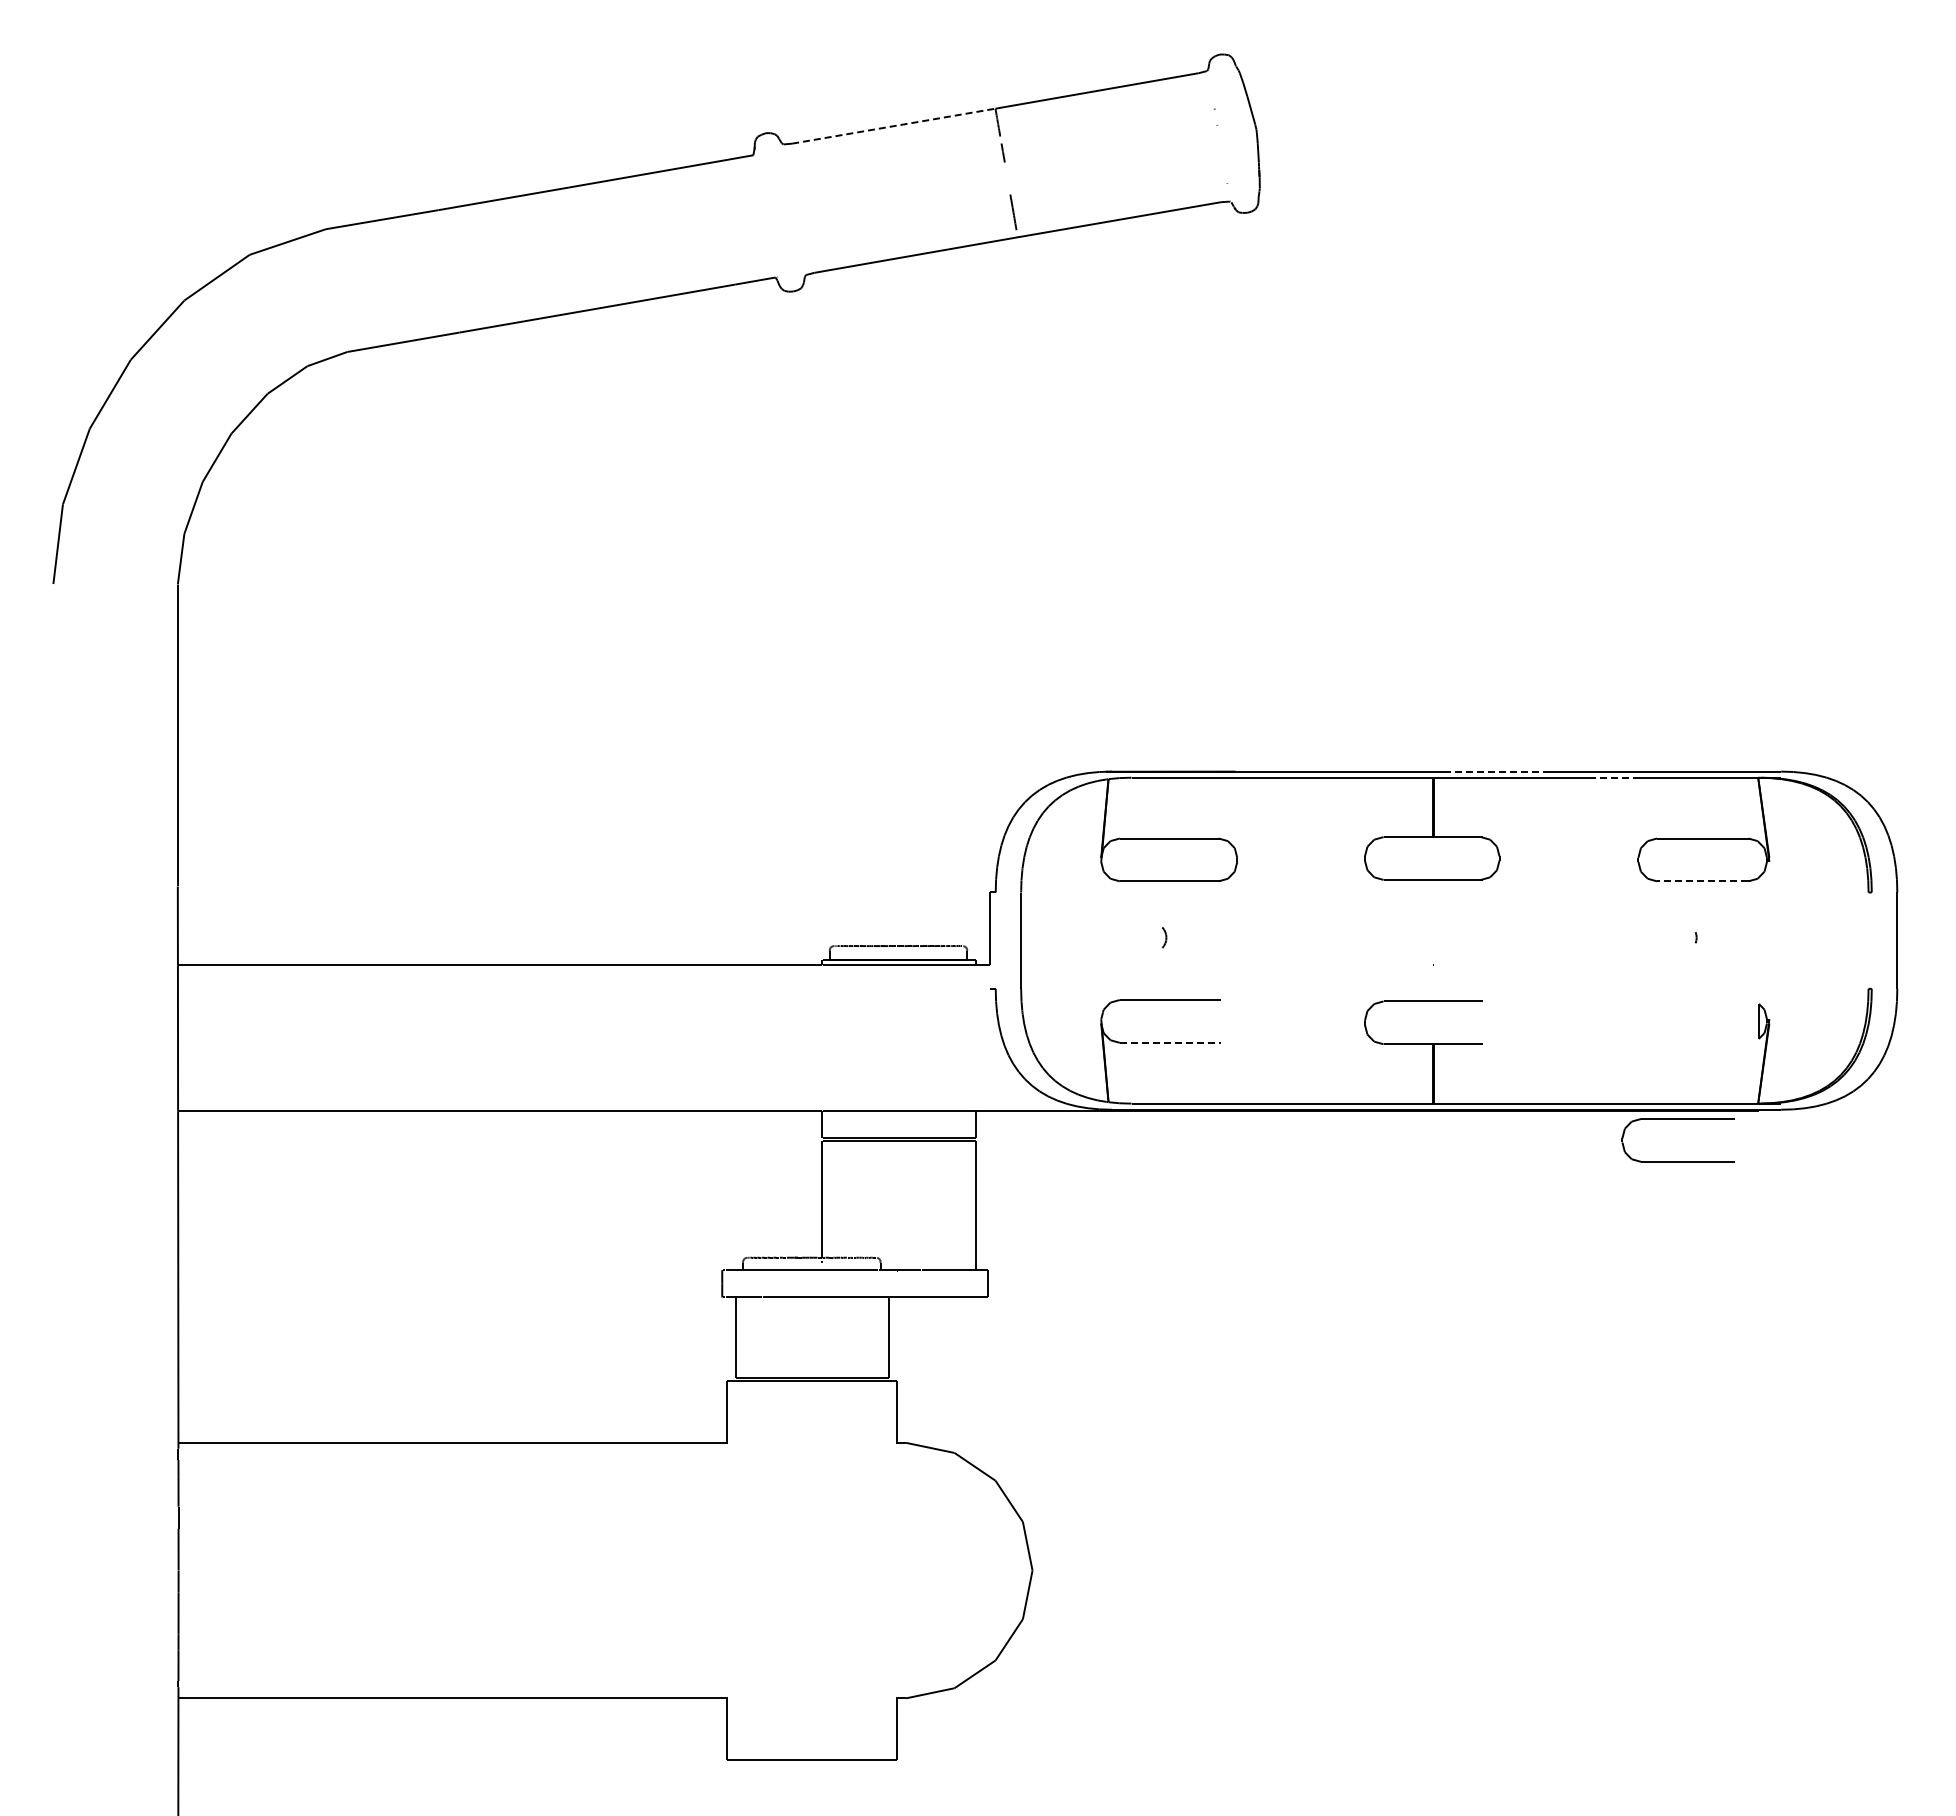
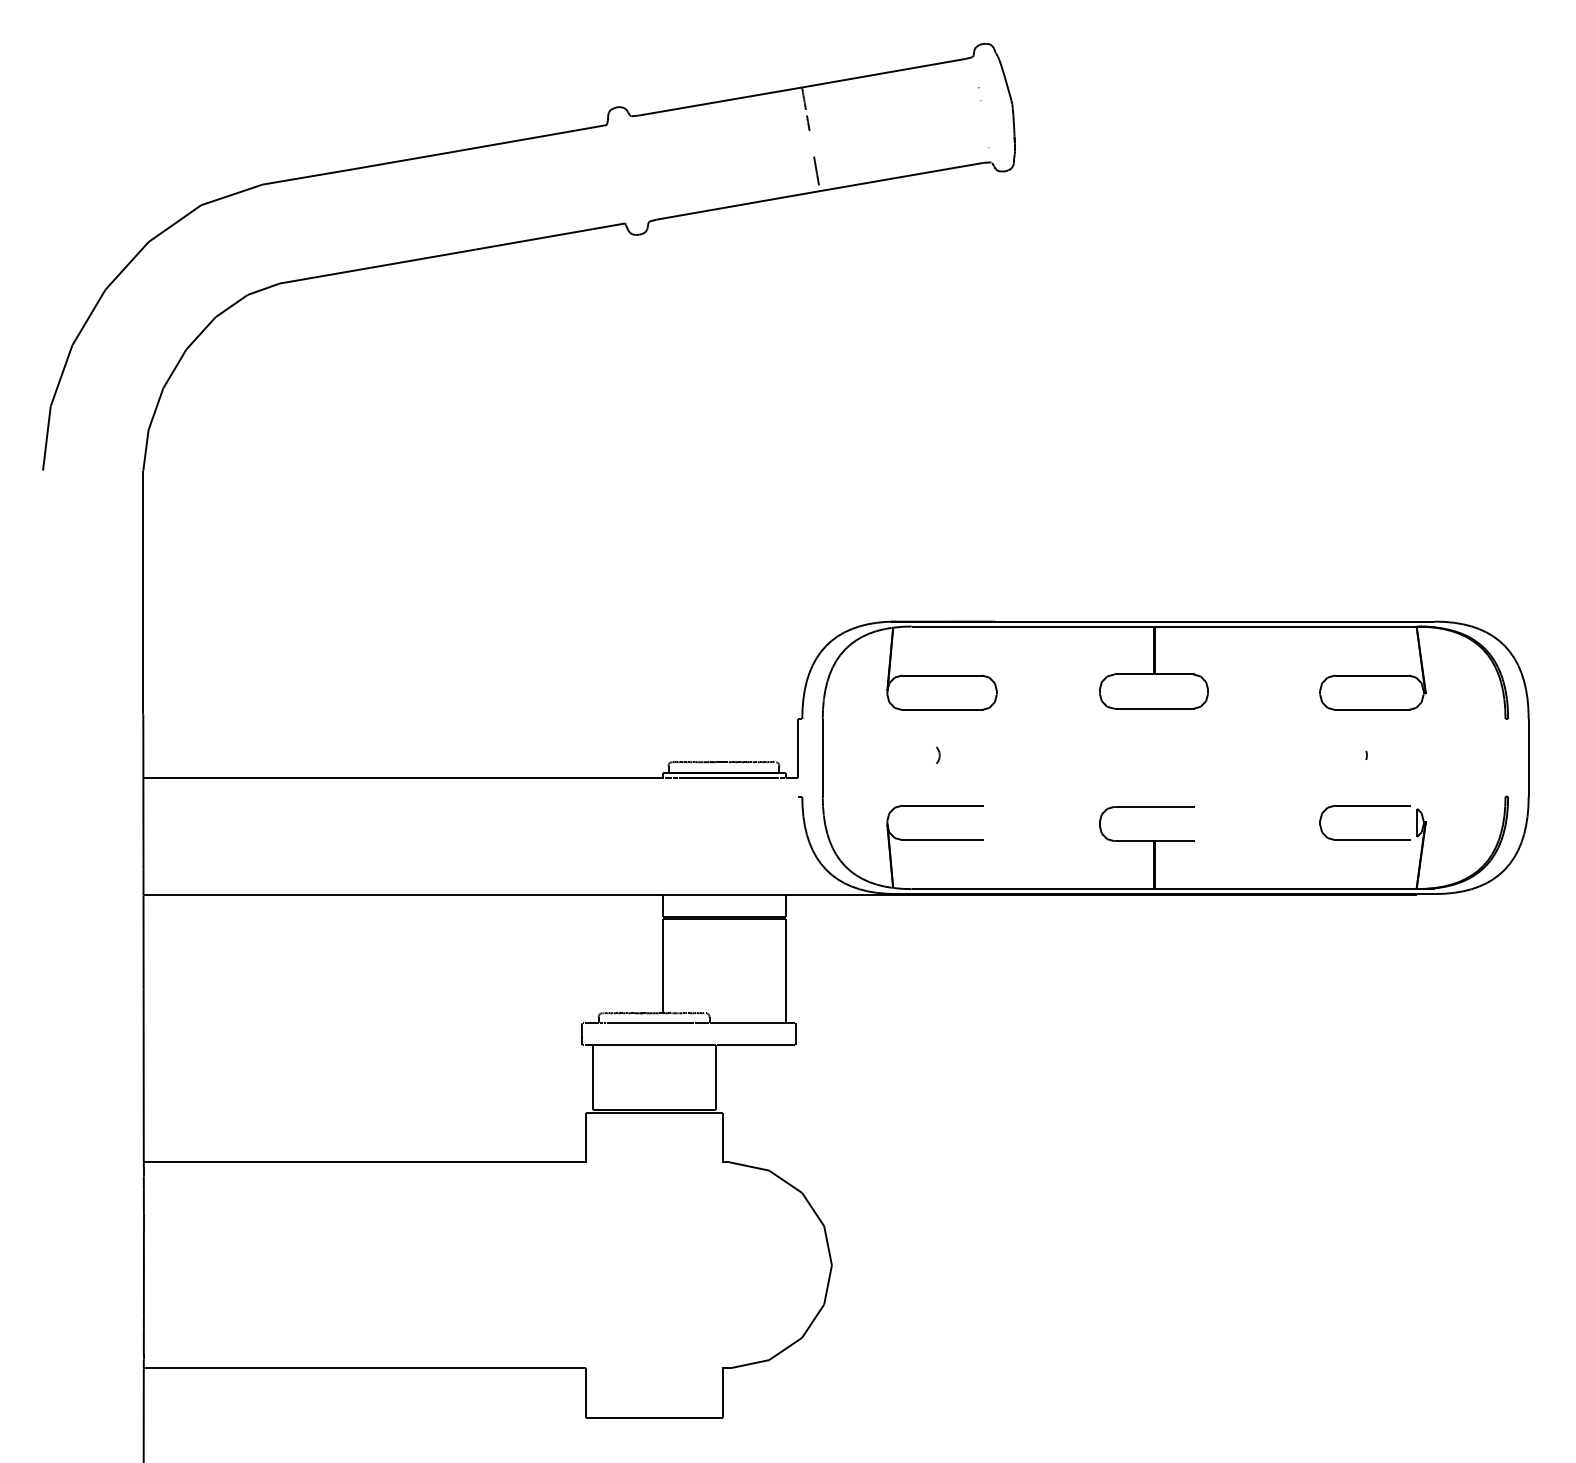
line: (894, 126) -> (720, 101), dashed -> solid
line: (1496, 771) -> (1205, 621), dashed -> solid
line: (1614, 777) -> (1300, 626), dashed -> solid
line: (1702, 881) -> (1371, 710), dashed -> solid
line: (1169, 1042) -> (942, 839), dashed -> solid
part: (1677, 1119) -> (1364, 806), moved

